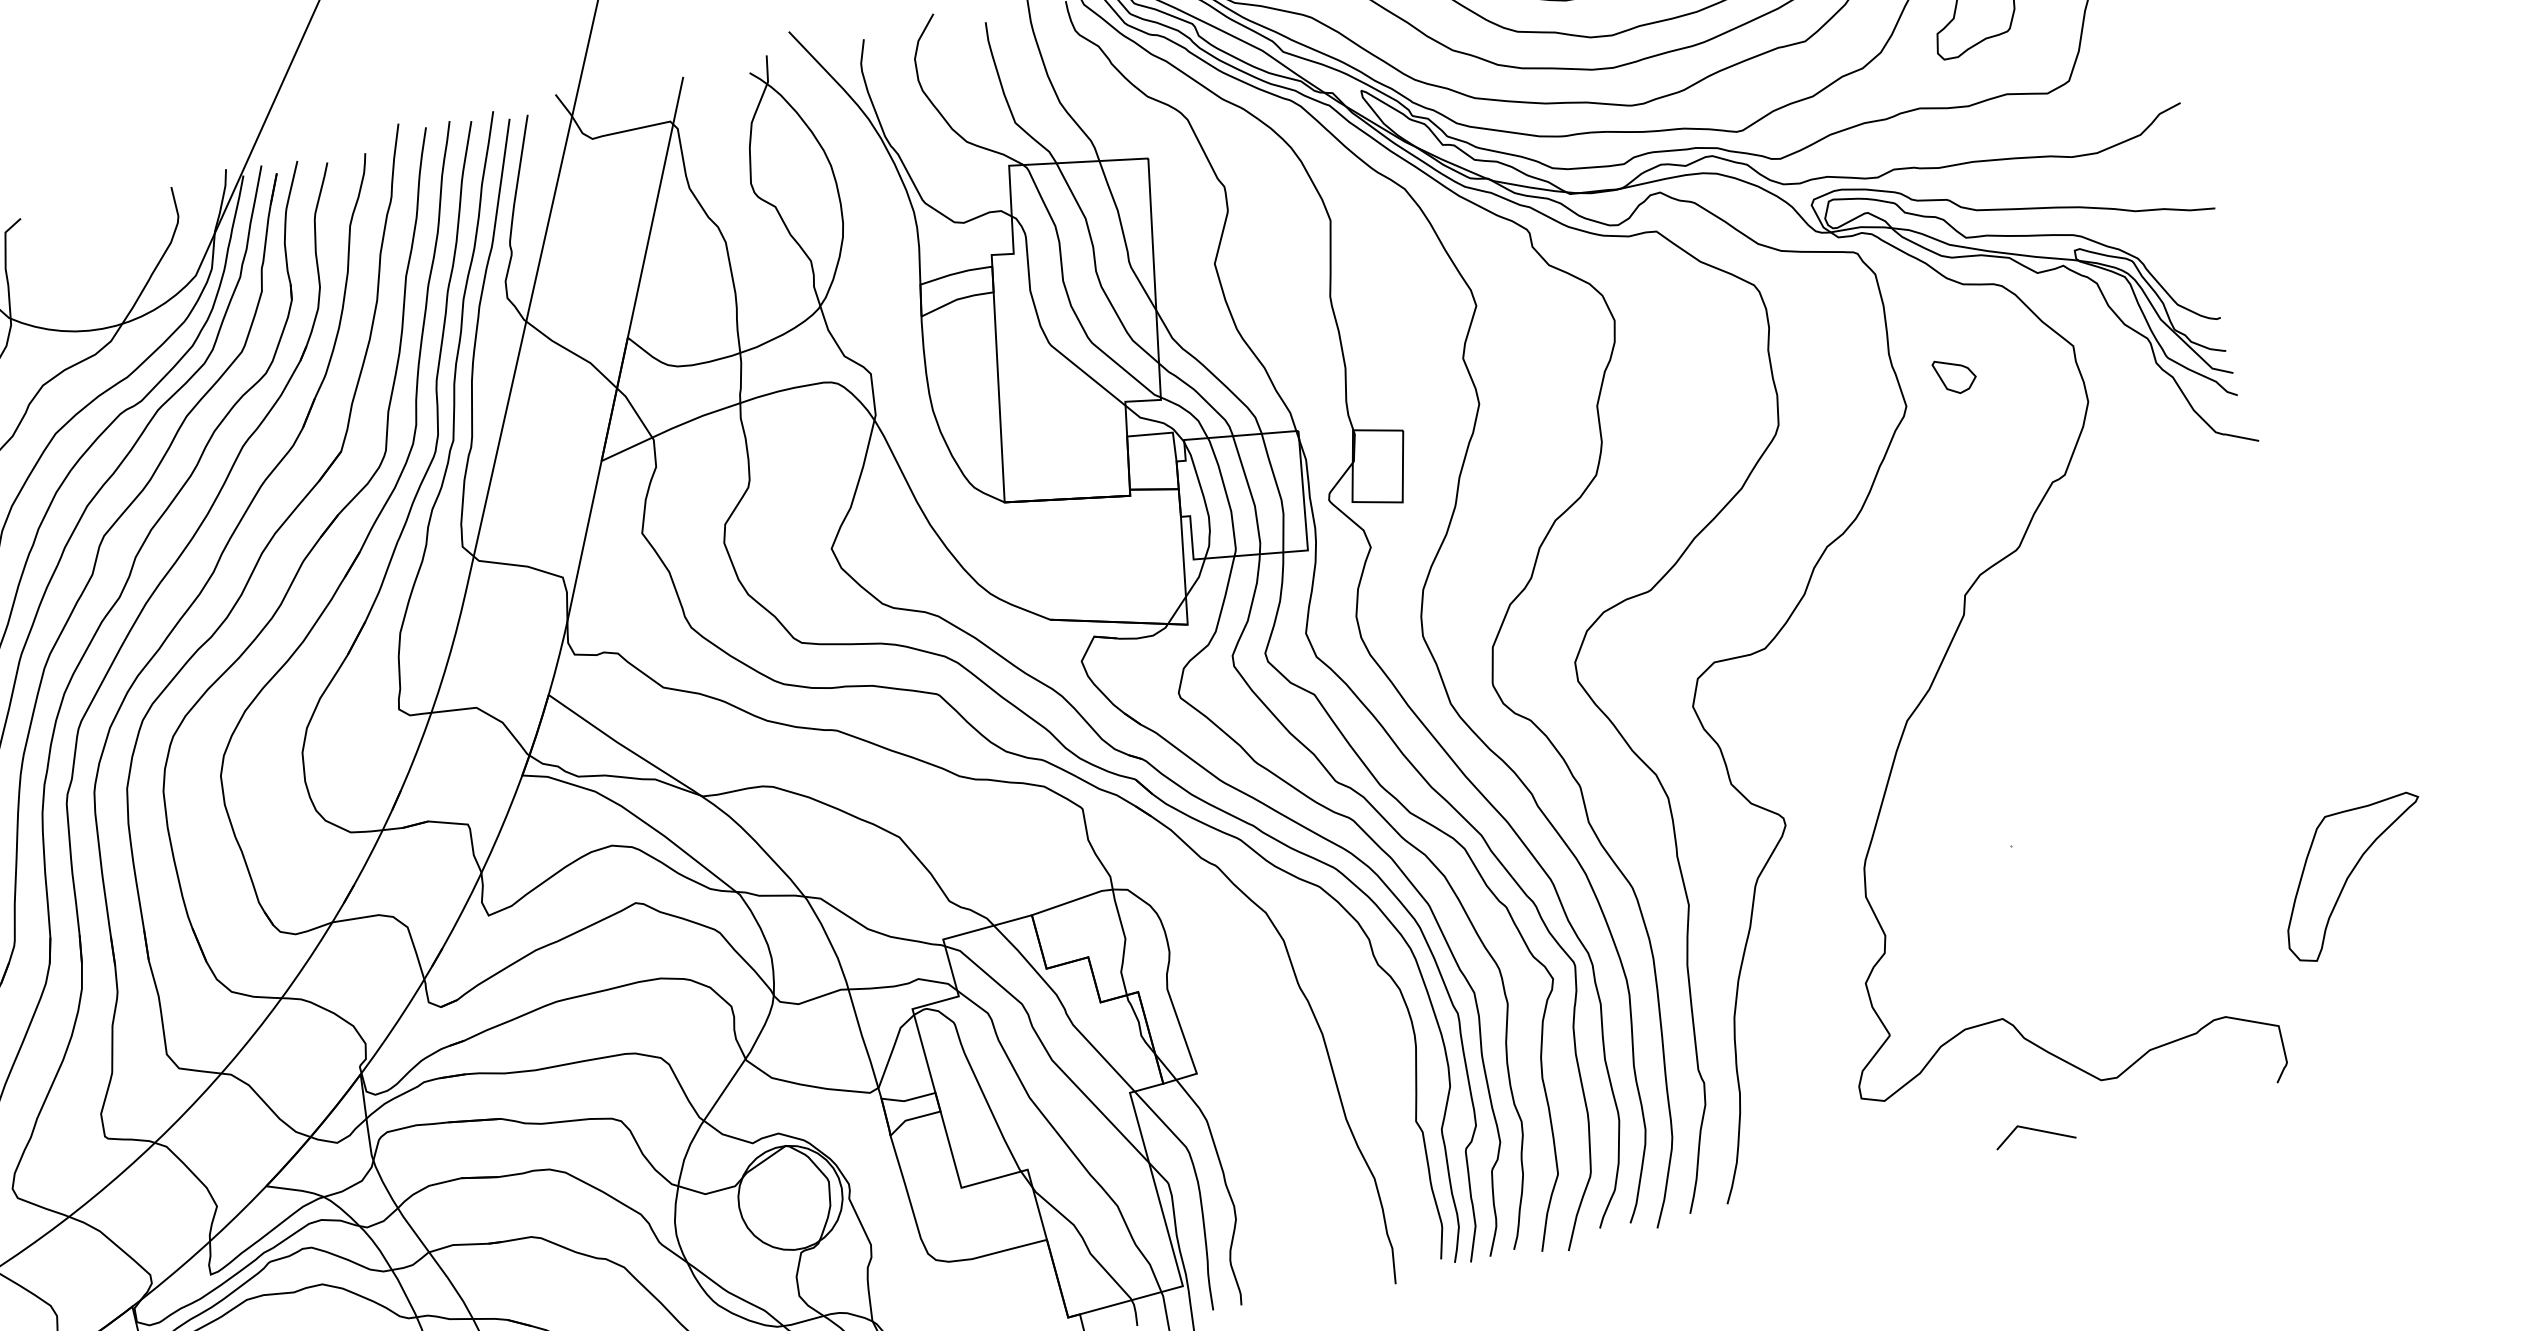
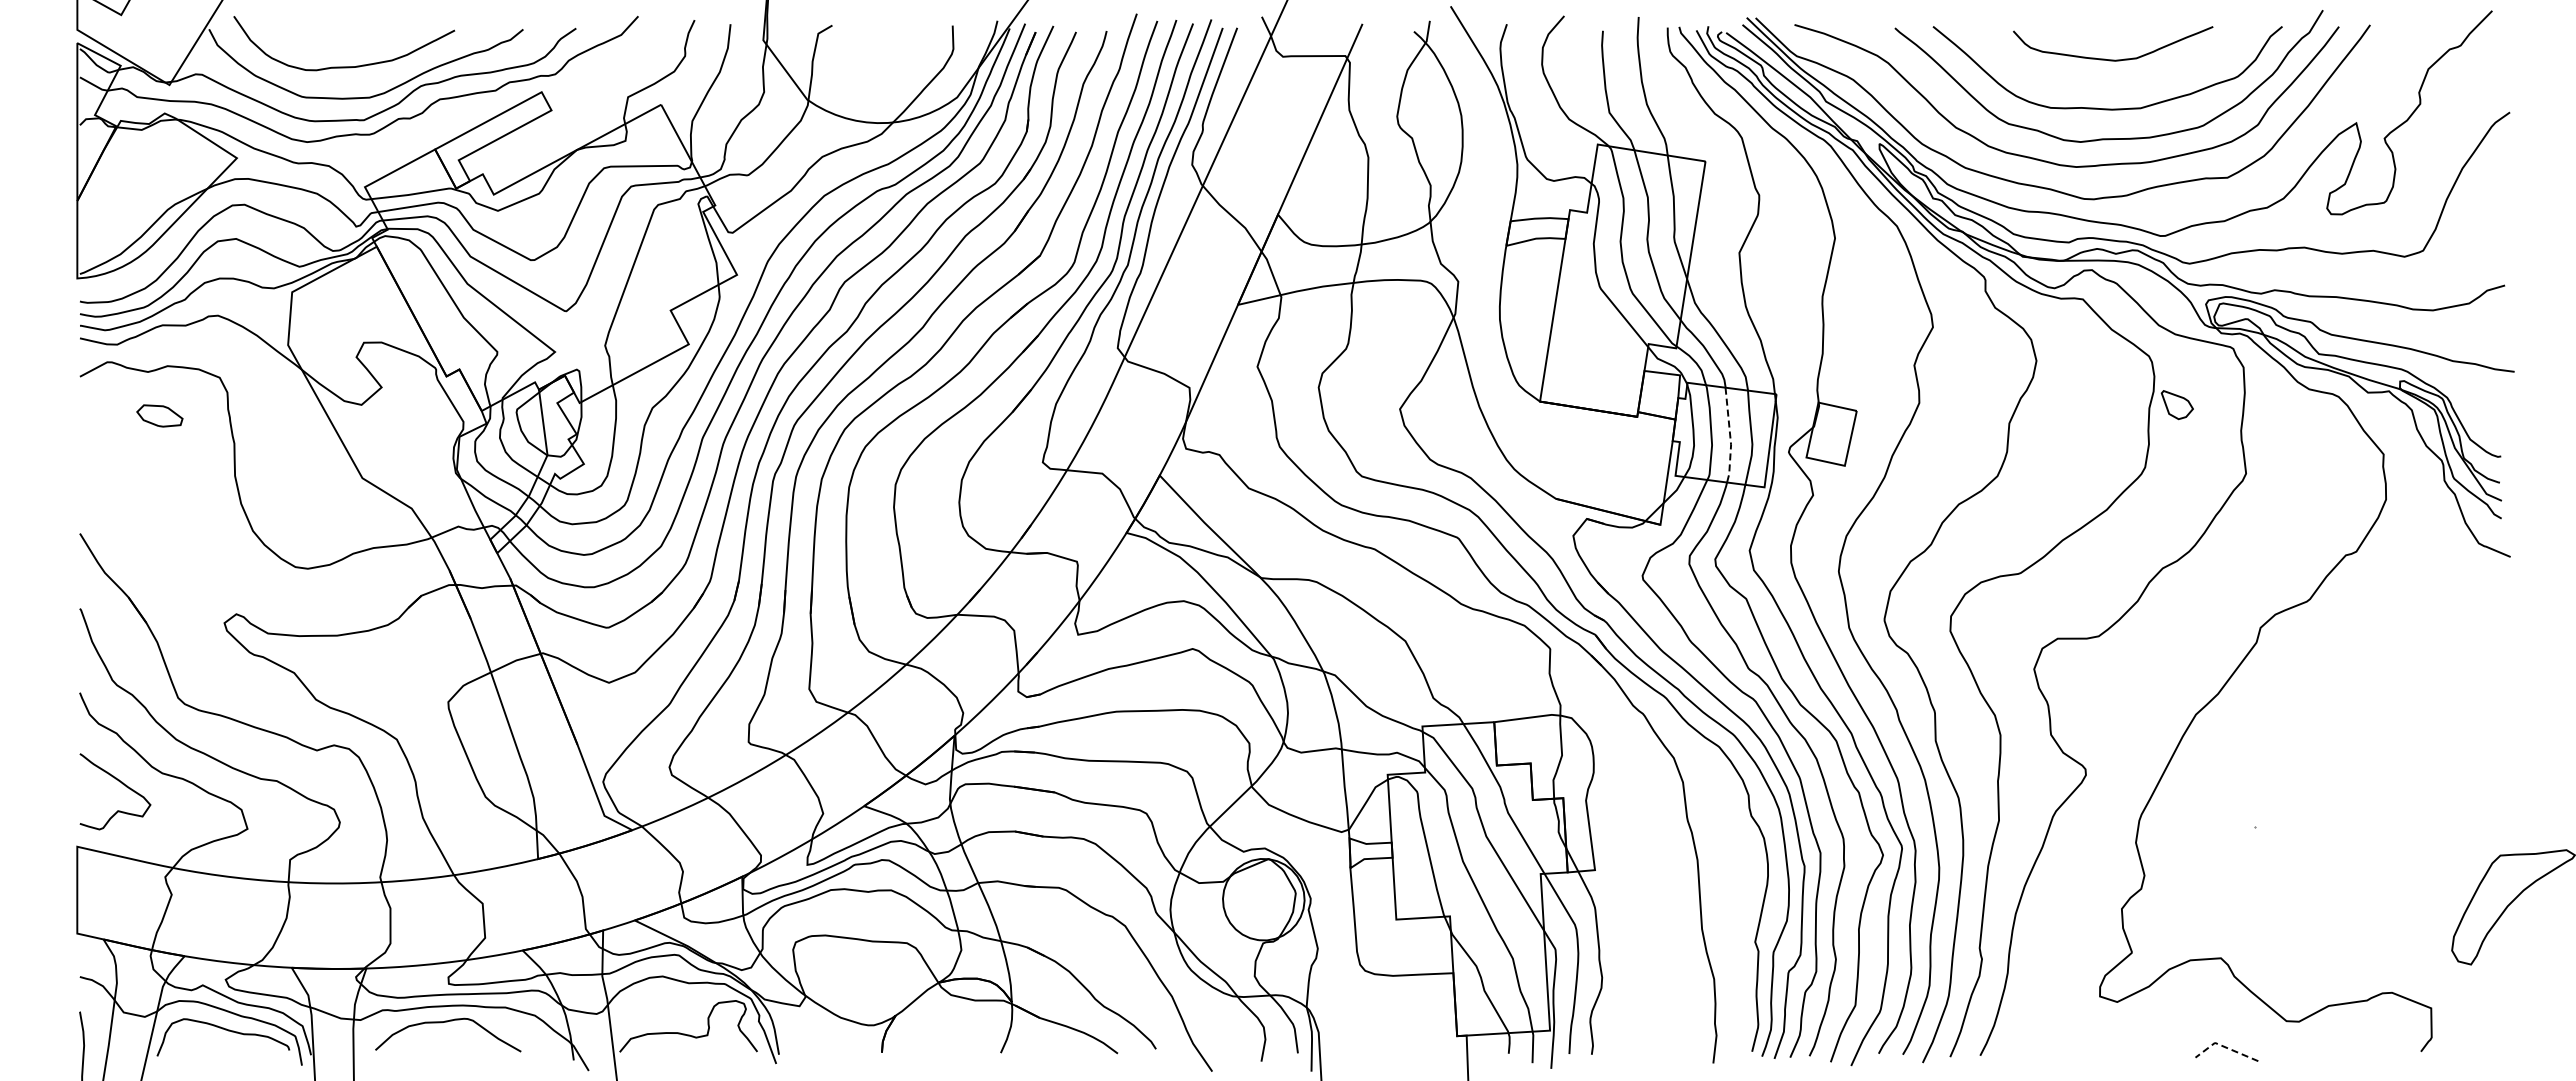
part: (1954, 376) -> (2176, 405), moved
line: (1251, 495) -> (1730, 436), solid -> dashed
line: (2030, 1129) -> (2224, 1047), solid -> dashed

